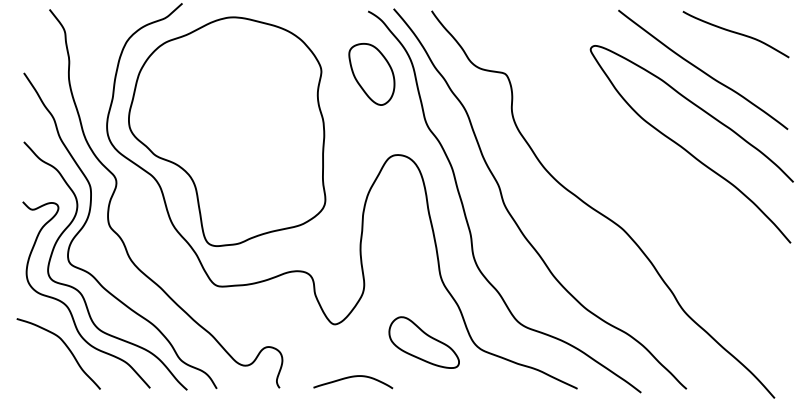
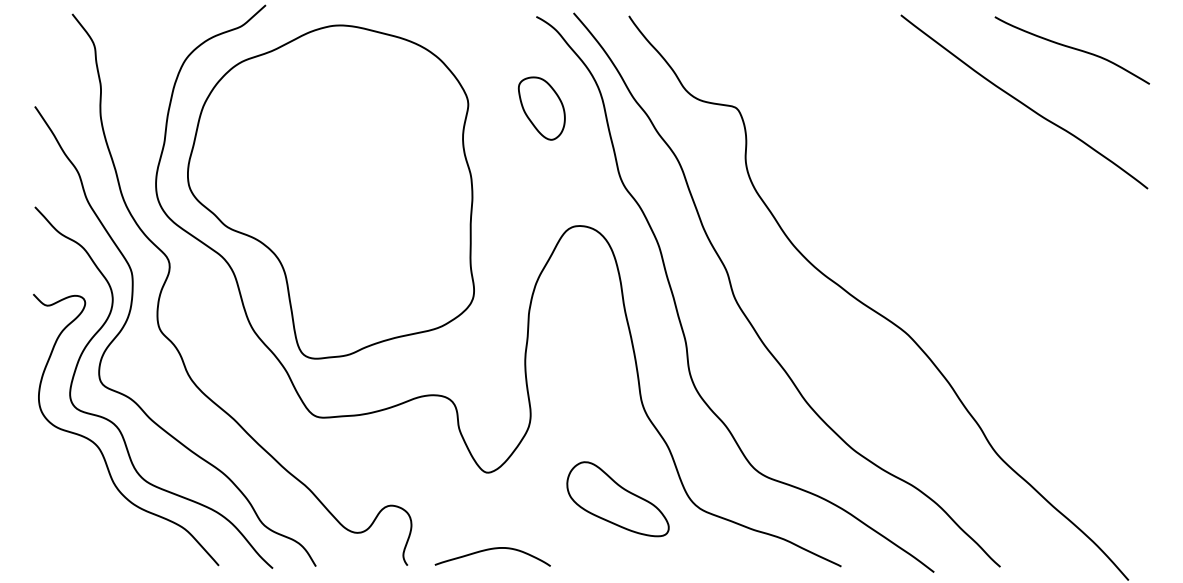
part: (371, 74) -> (541, 108), size x0.7
curve: (686, 149) -> (1000, 217), removed
curve: (65, 346) -> (95, 504), removed
curve: (353, 377) -> (493, 550), moved

